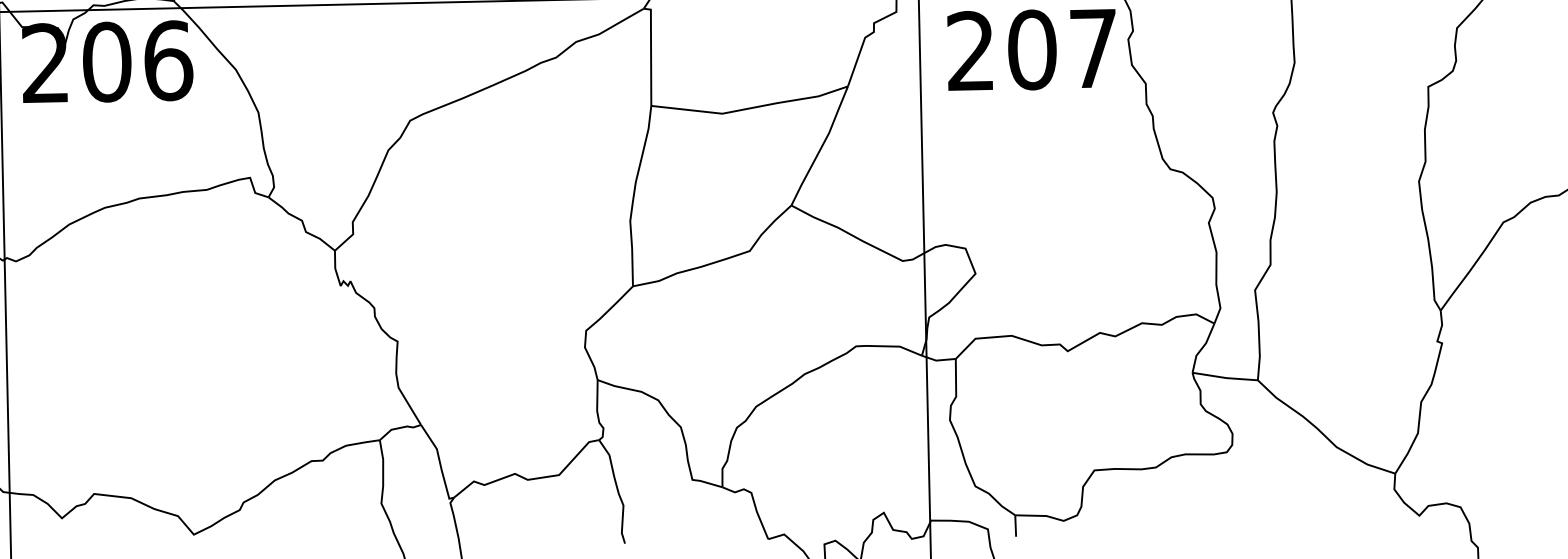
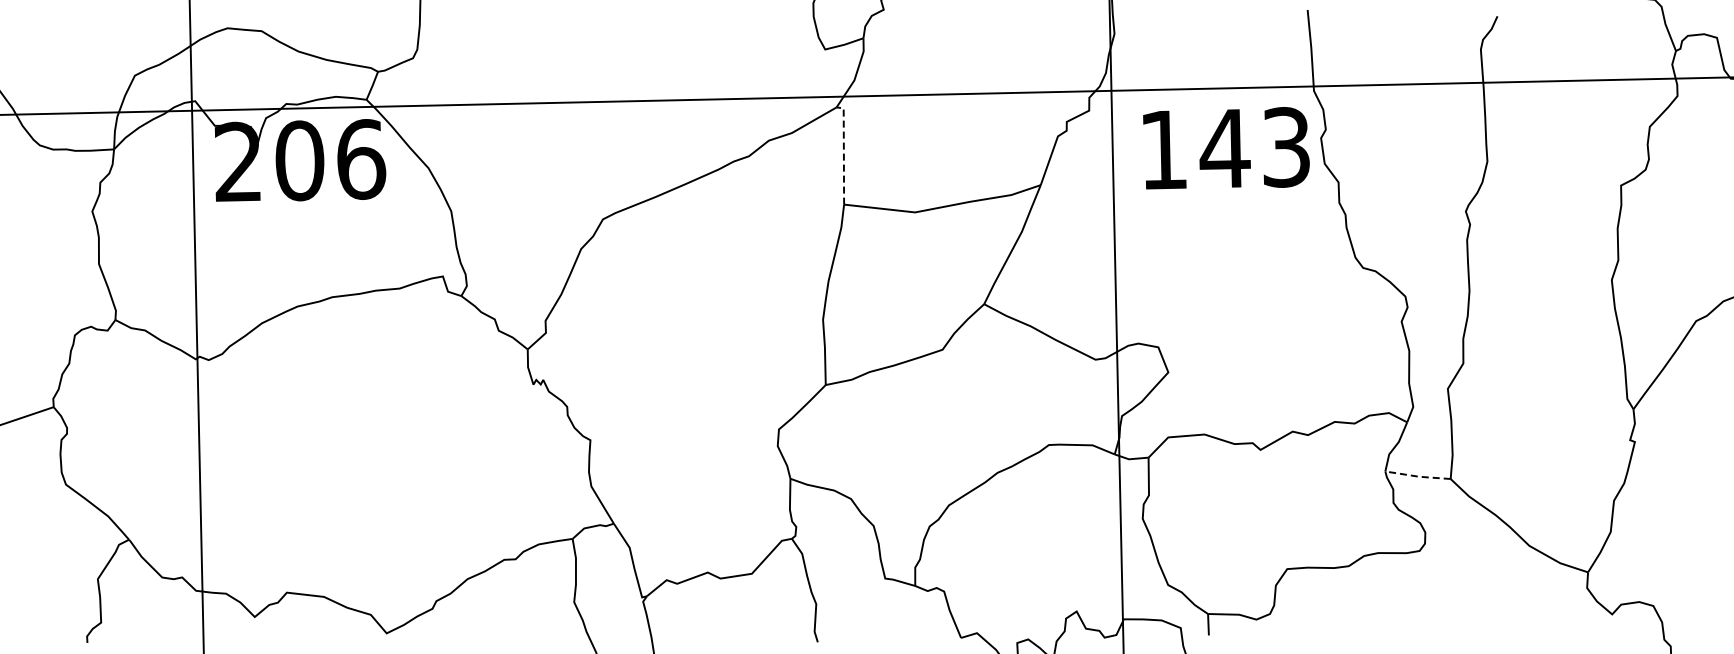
text: (1031, 49) -> (1224, 148), 207 -> 143
line: (650, 53) -> (843, 152), solid -> dashed
line: (1225, 377) -> (1418, 476), solid -> dashed

